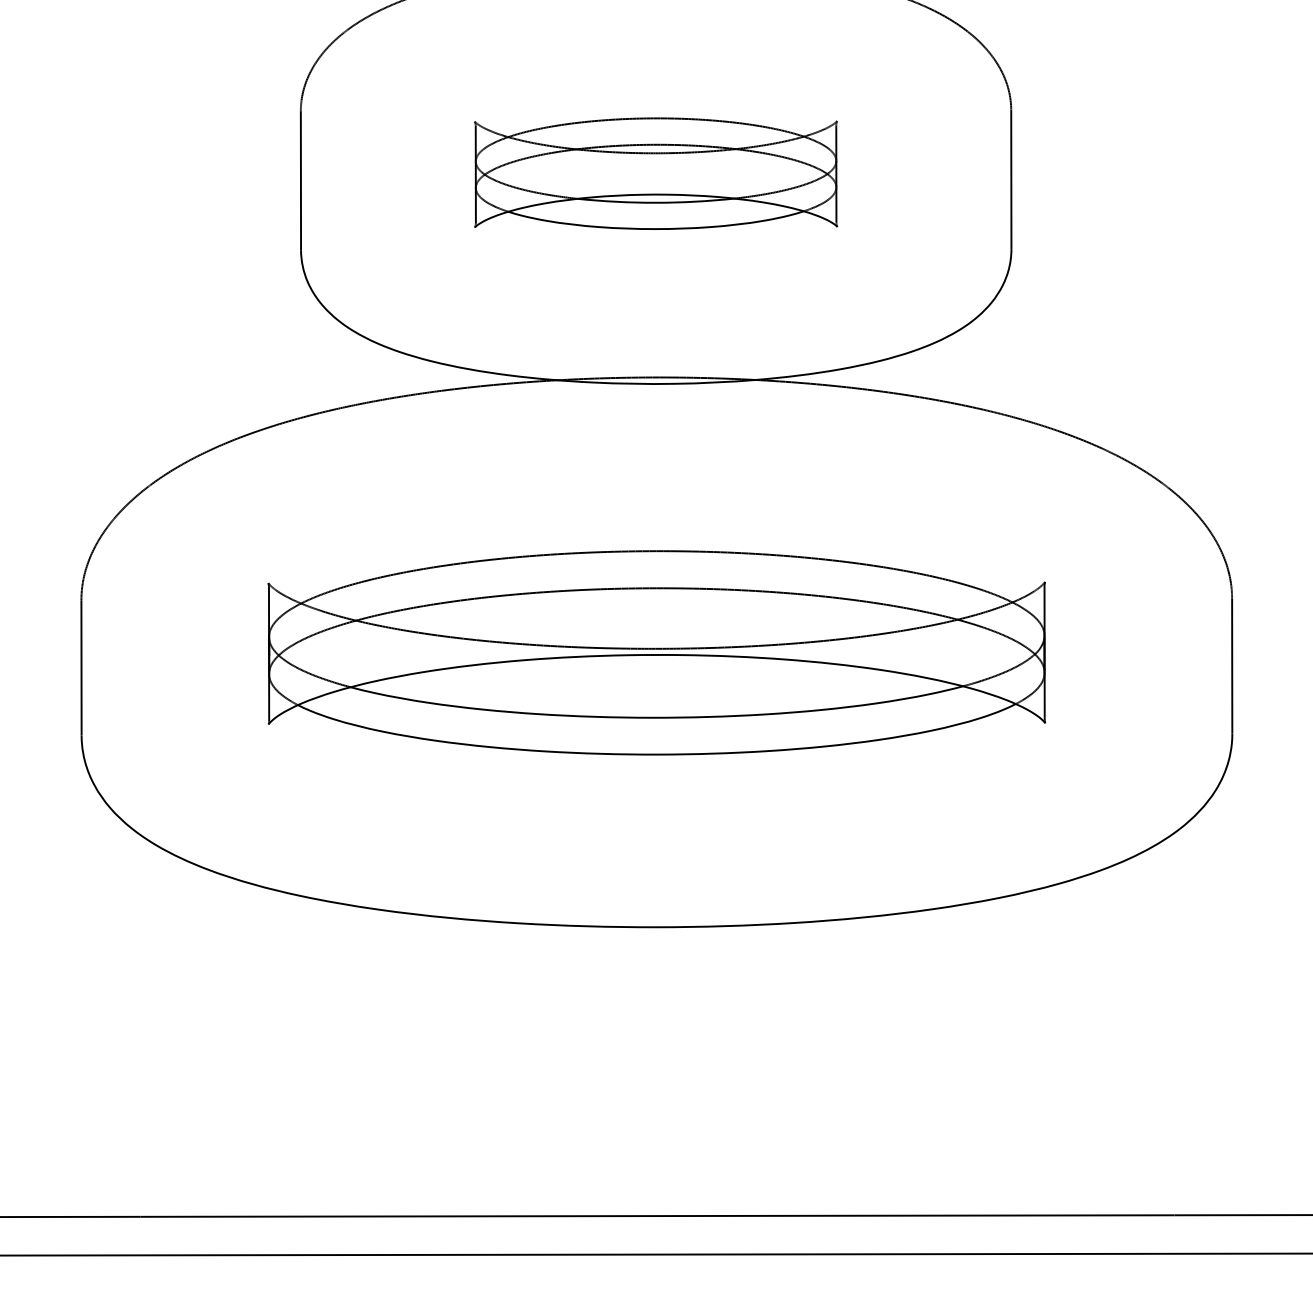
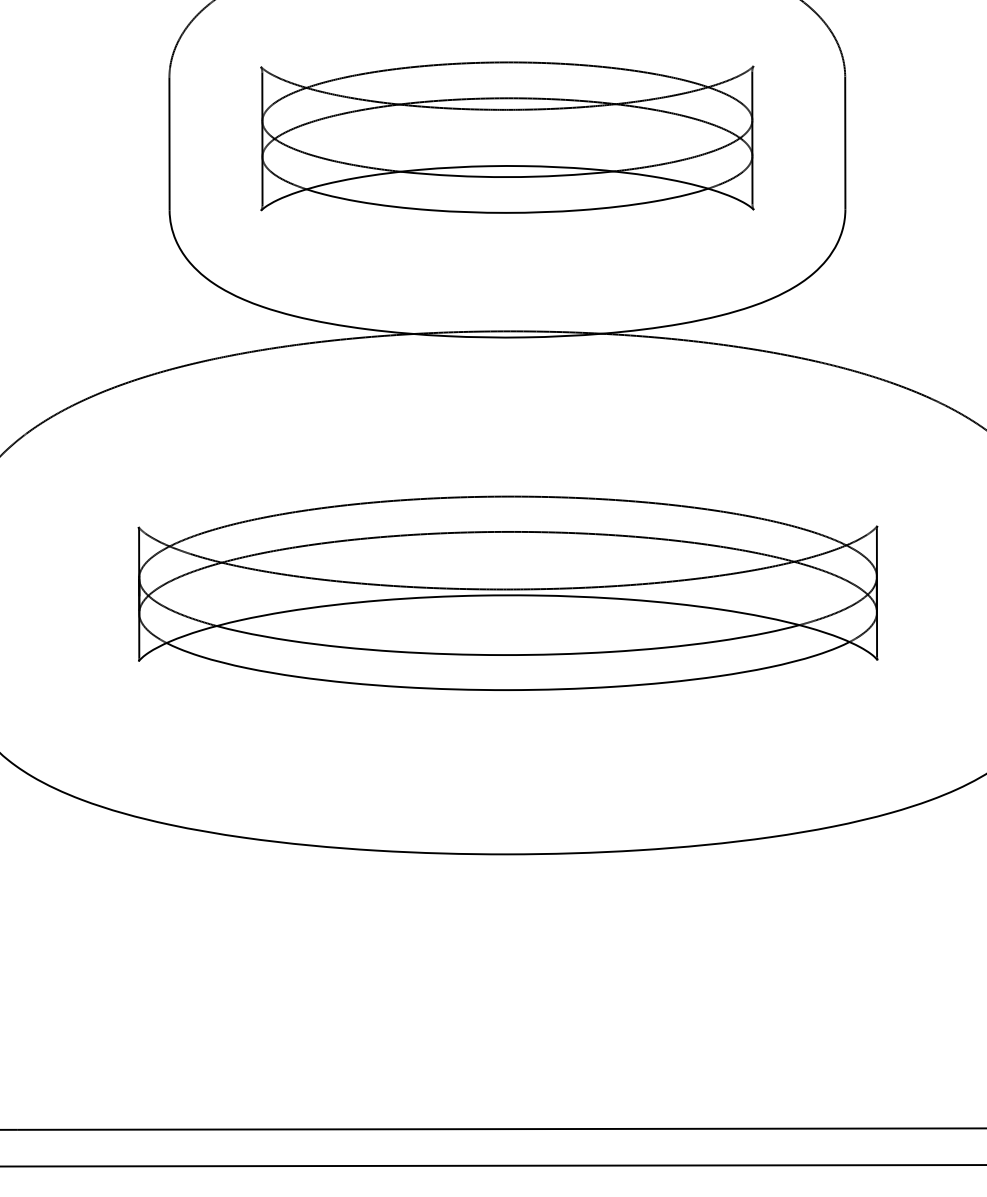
part: (655, 173) -> (506, 137), size x1.43

